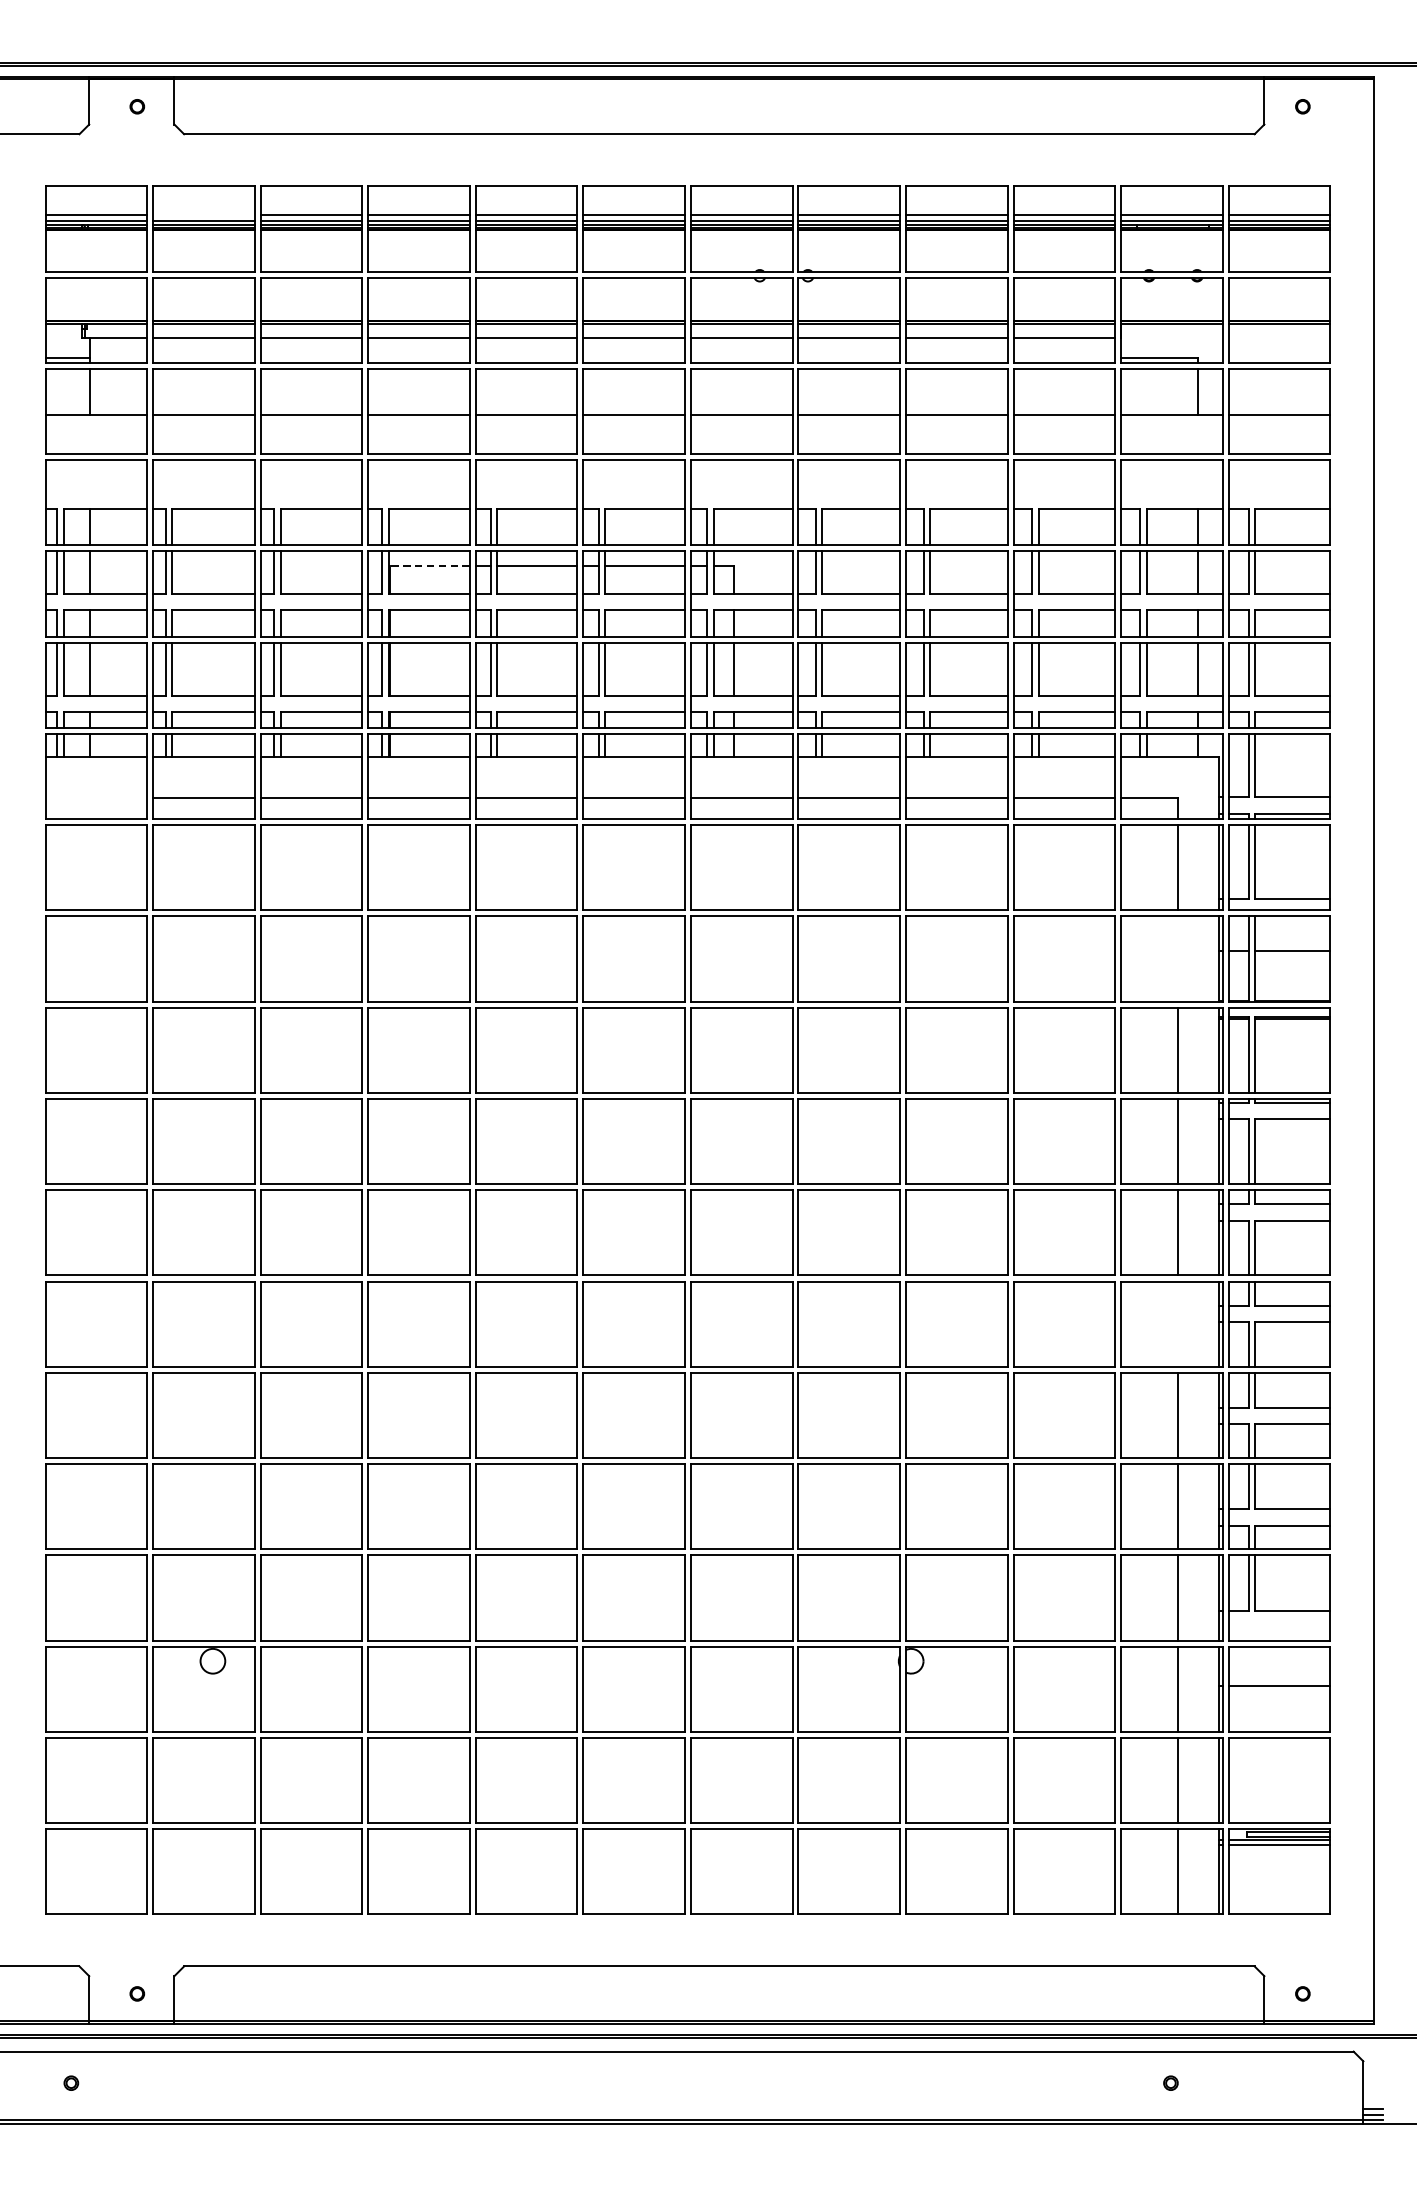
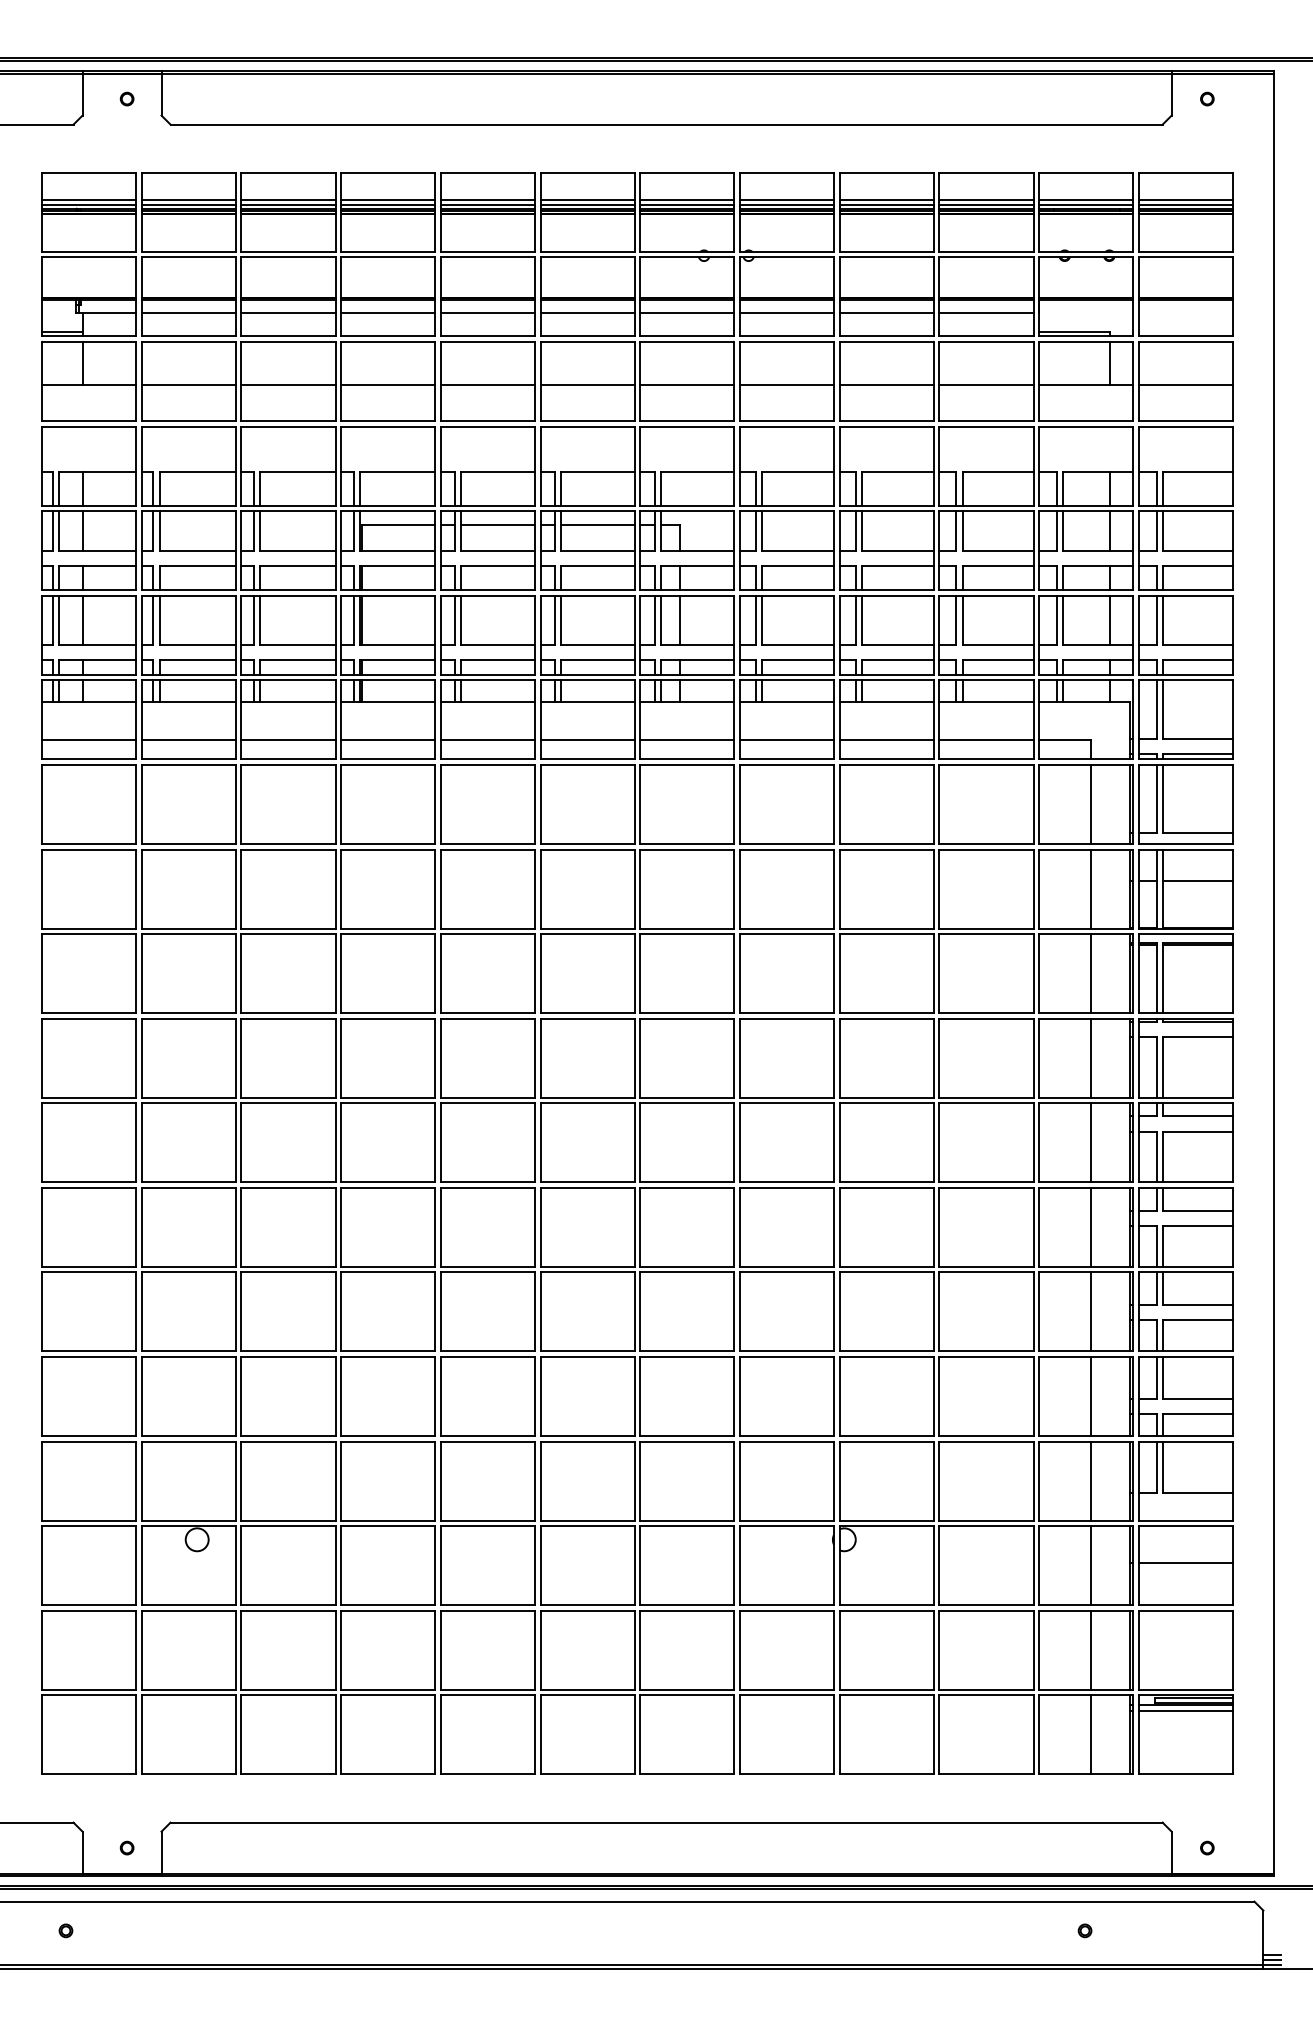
line: (203, 215) -> (188, 199), added
line: (430, 565) -> (398, 524), dashed -> solid
line: (96, 797) -> (89, 739), added
line: (1177, 958) -> (1091, 888), added
line: (1177, 1323) -> (1091, 1226), added

